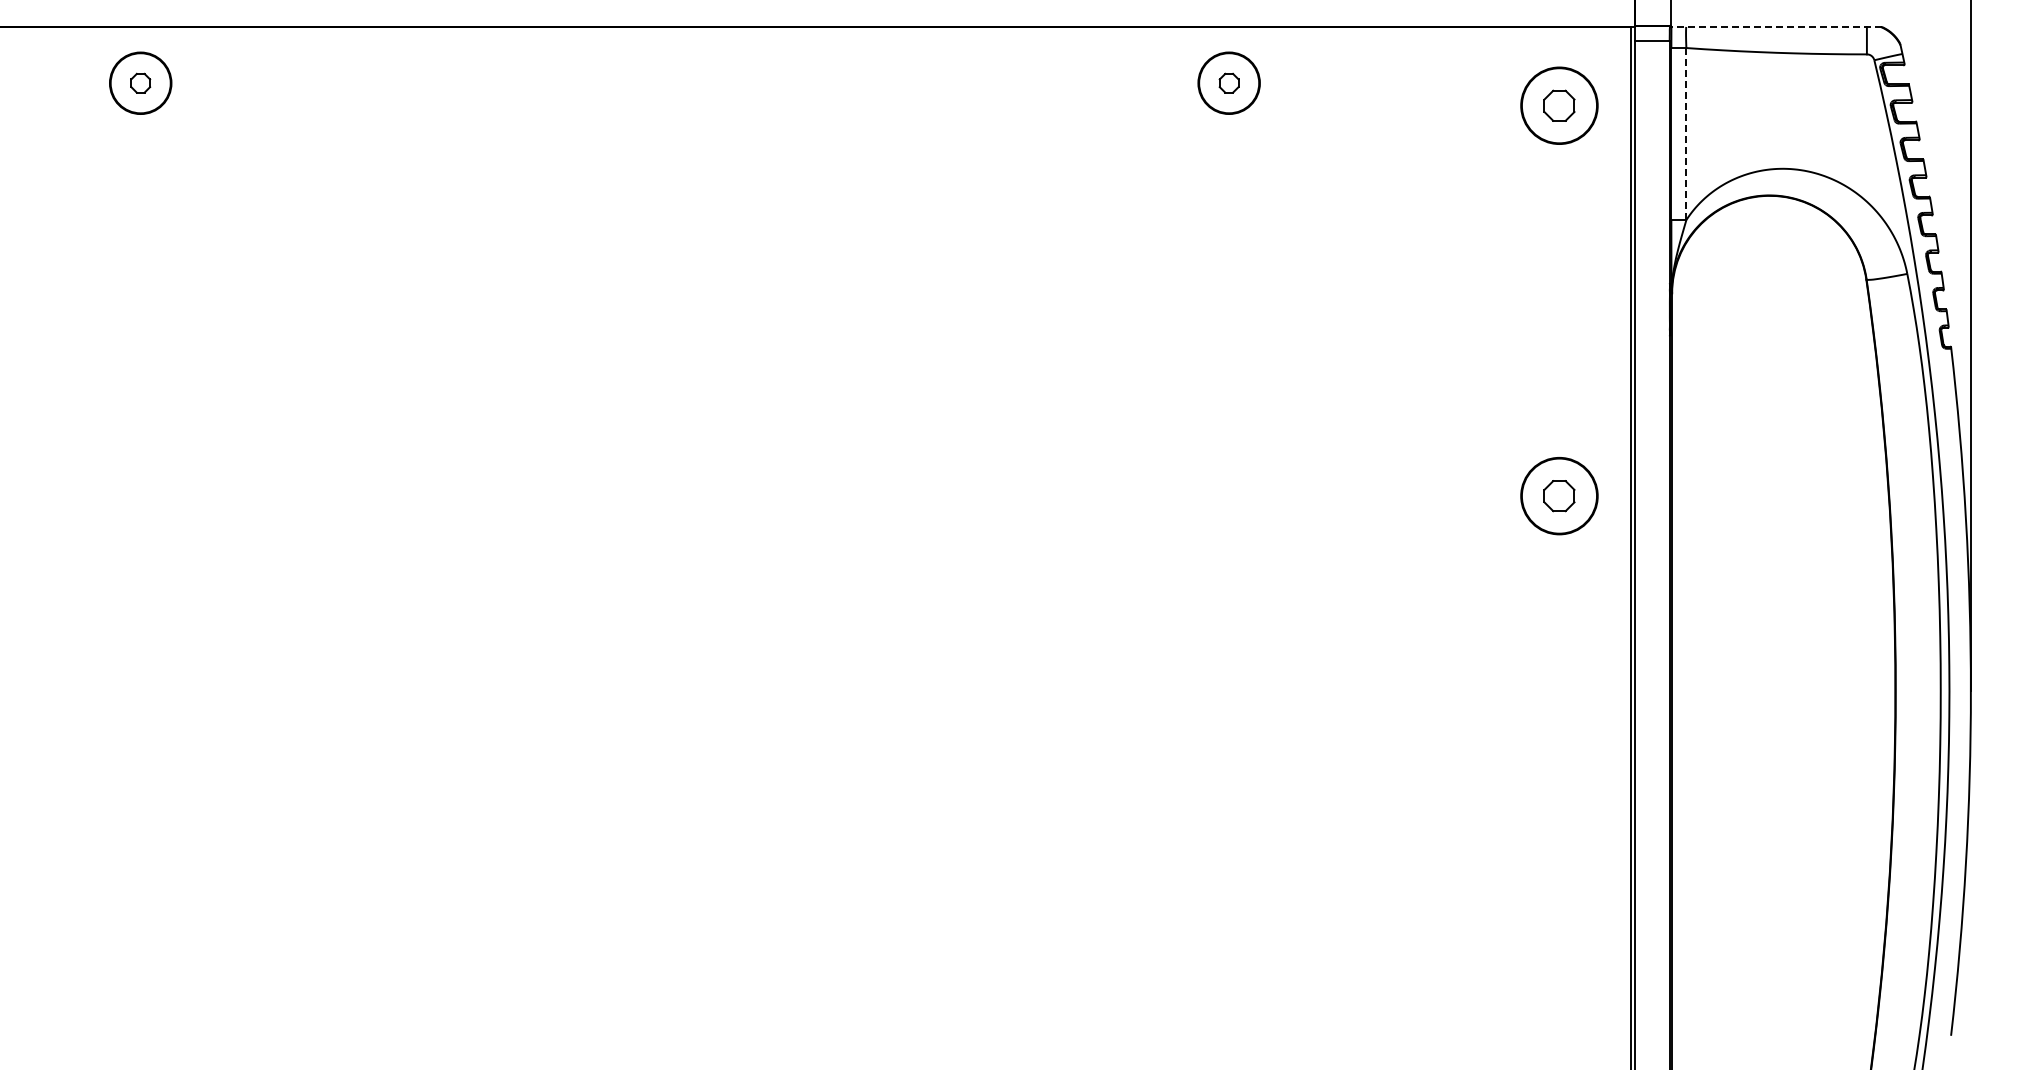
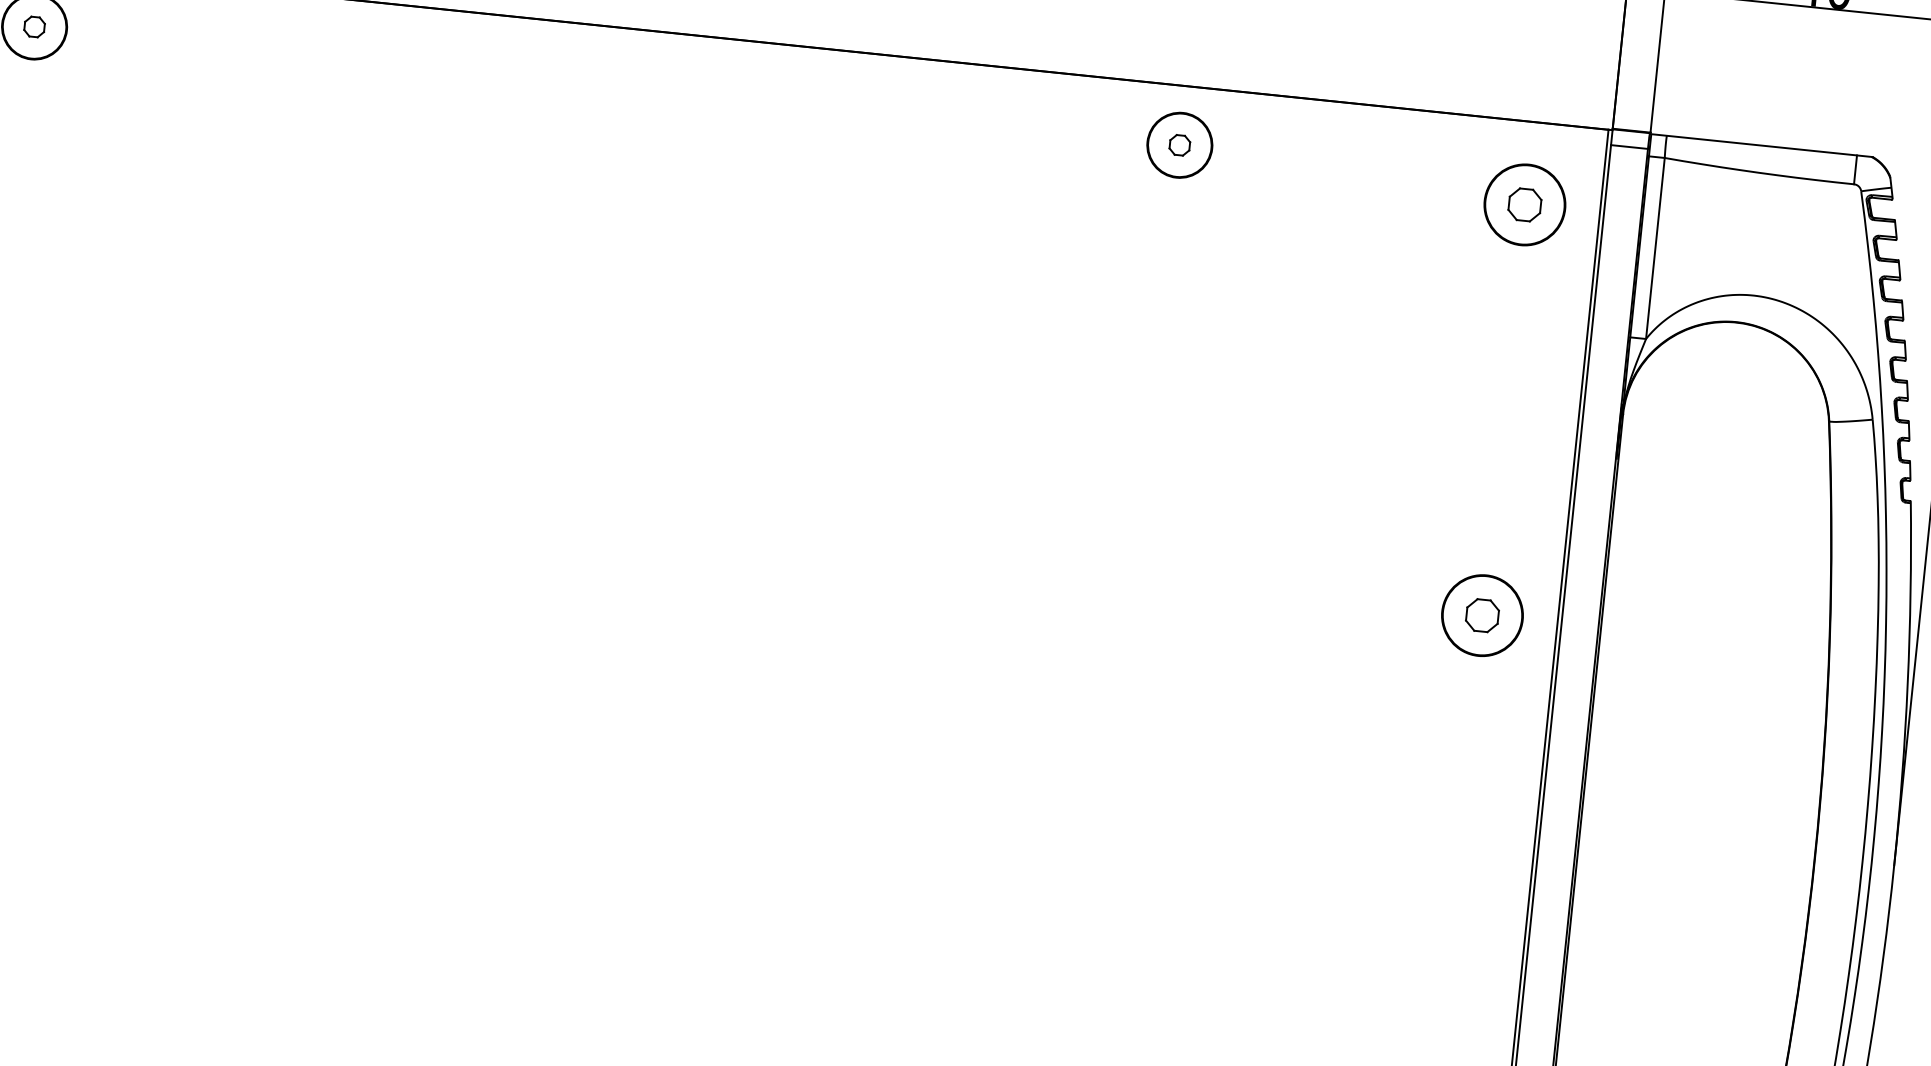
line: (1776, 26) -> (1761, 145), dashed -> solid
line: (1686, 133) -> (1655, 247), dashed -> solid

